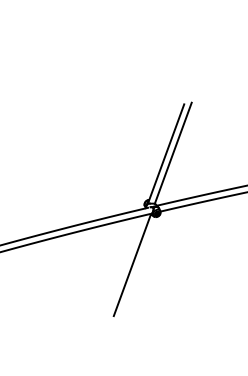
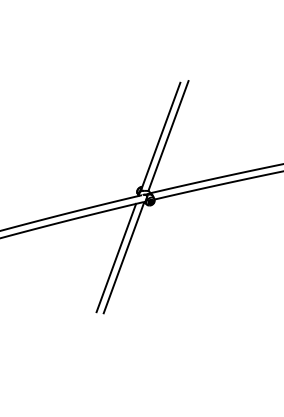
line: (125, 264) -> (116, 257), added

